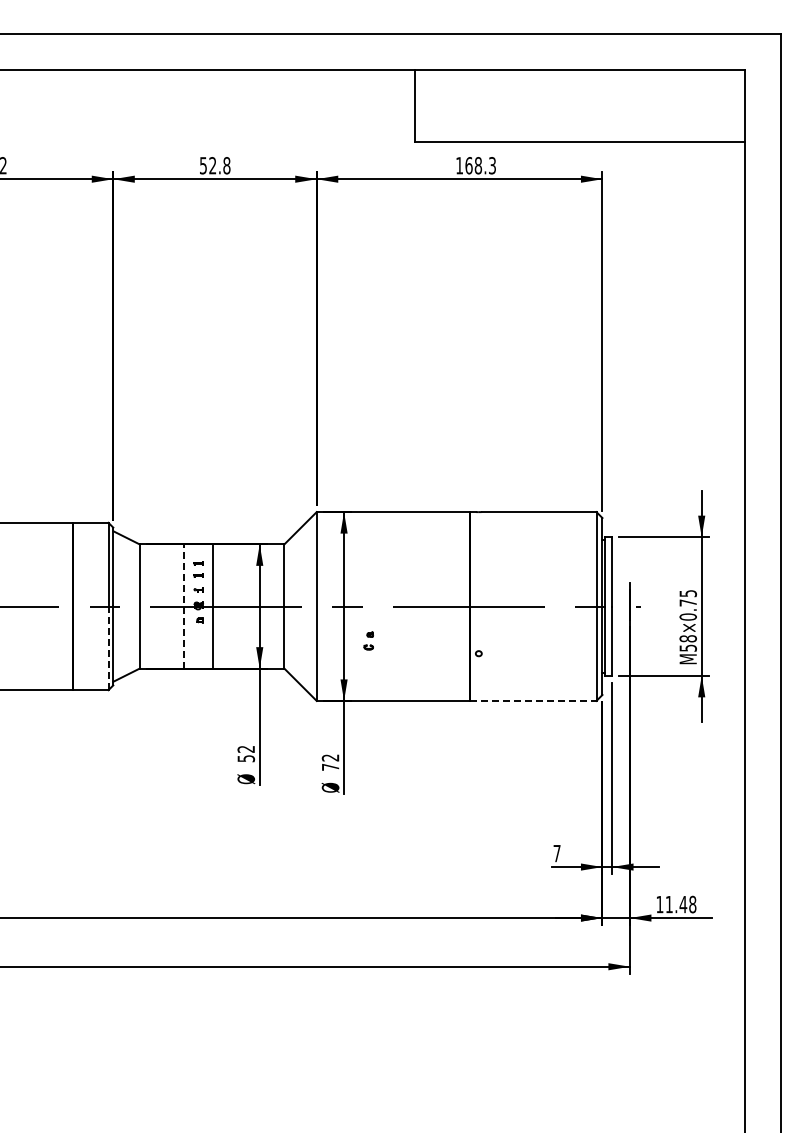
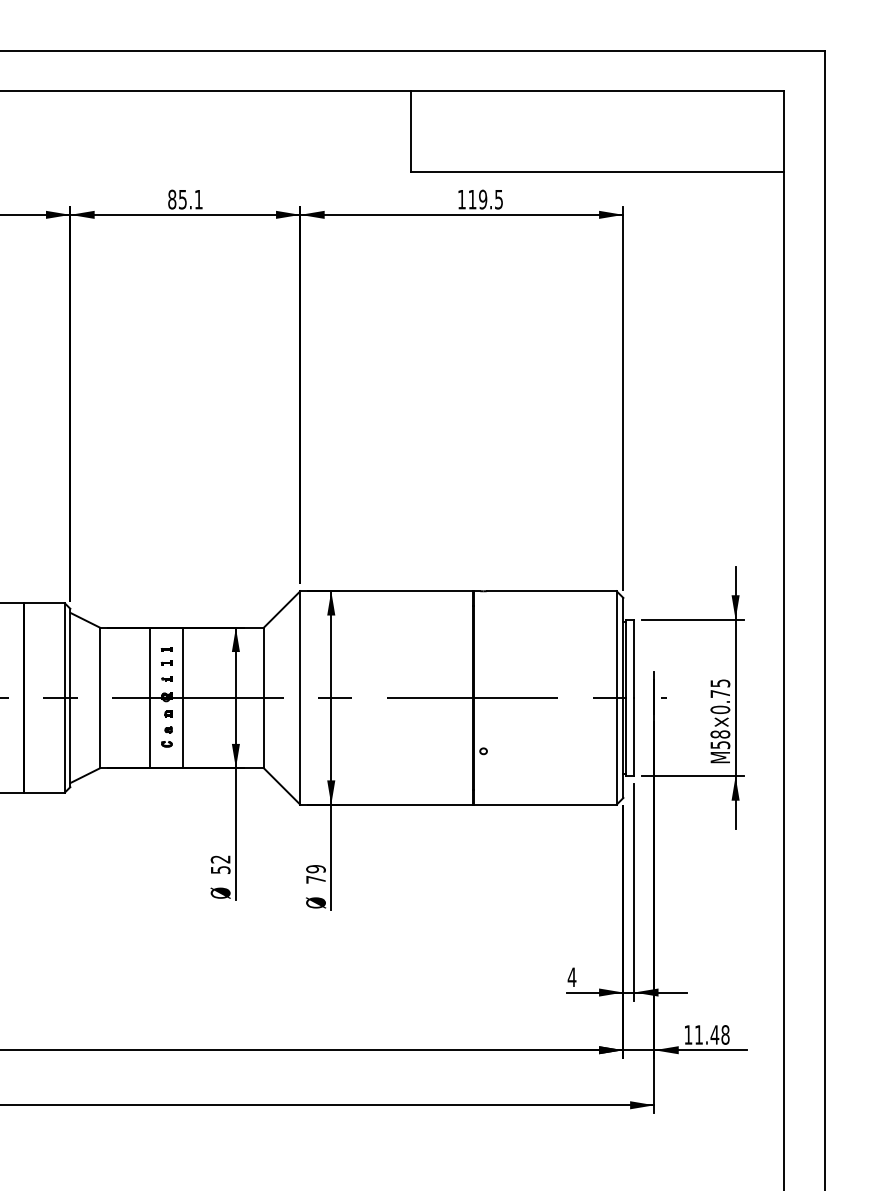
text: (214, 165) -> (184, 199), 52.8 -> 85.1
text: (480, 165) -> (485, 199), 168.3 -> 119.5
line: (183, 606) -> (149, 697), dashed -> solid
part: (368, 640) -> (166, 736), moved
line: (108, 647) -> (64, 744), dashed -> solid
line: (533, 700) -> (545, 804), dashed -> solid
text: (330, 757) -> (315, 868), 72 -> 79
text: (556, 853) -> (571, 977), 7 -> 4

